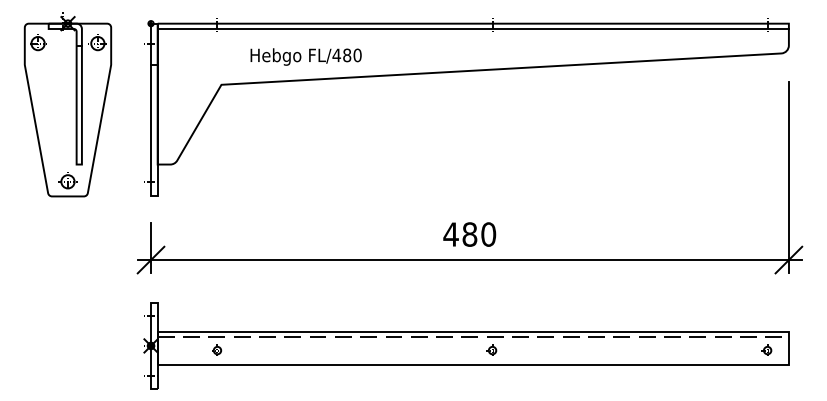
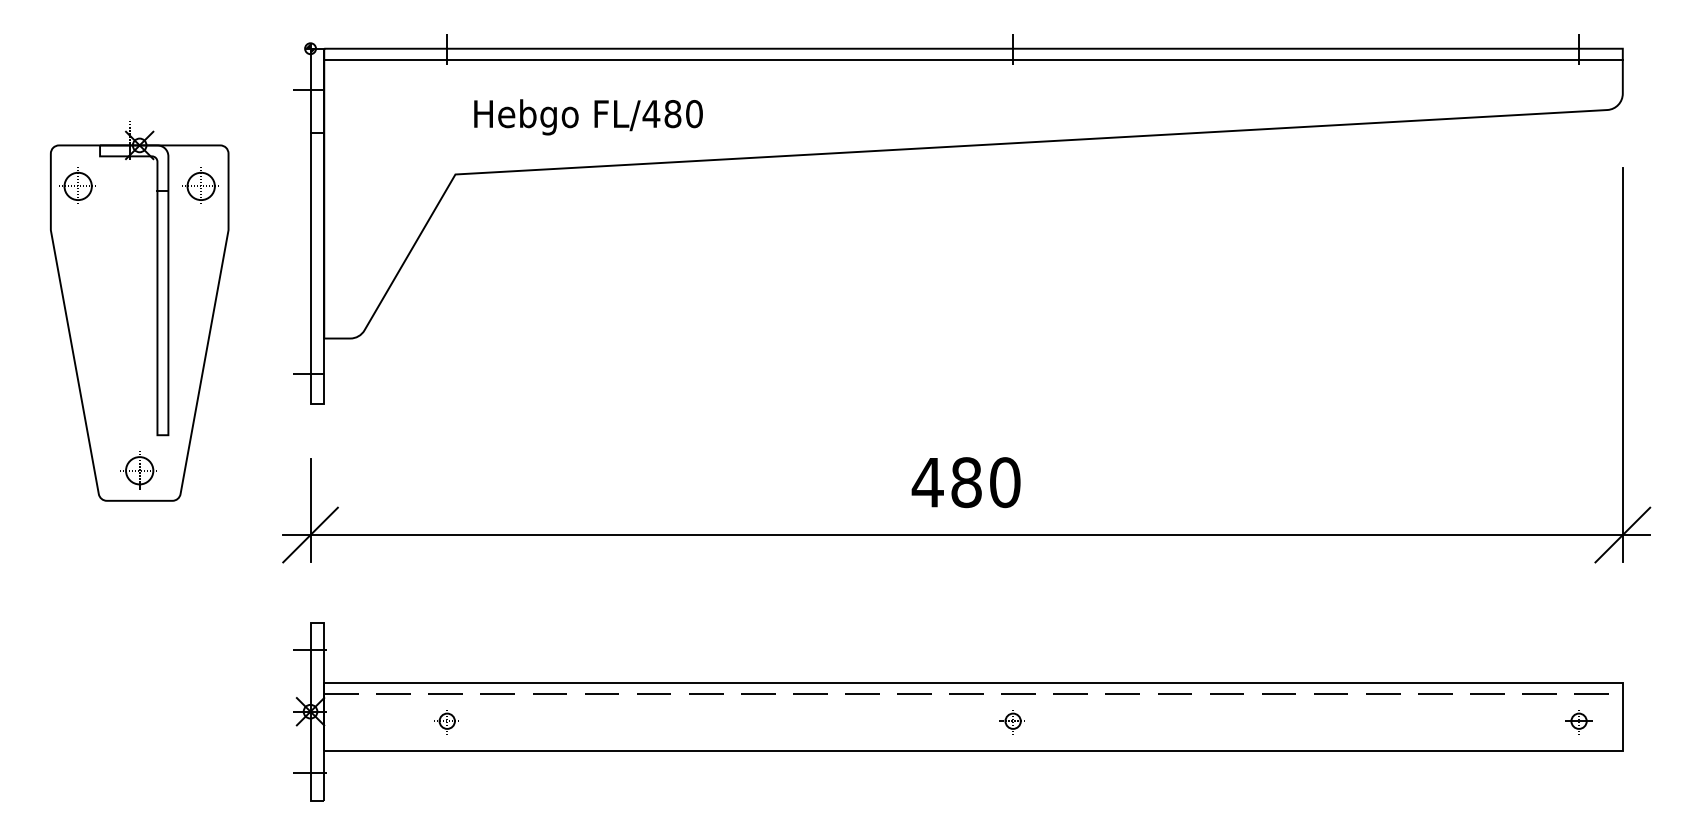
text: (305, 56) -> (587, 116), moved
part: (67, 104) -> (138, 311), moved

